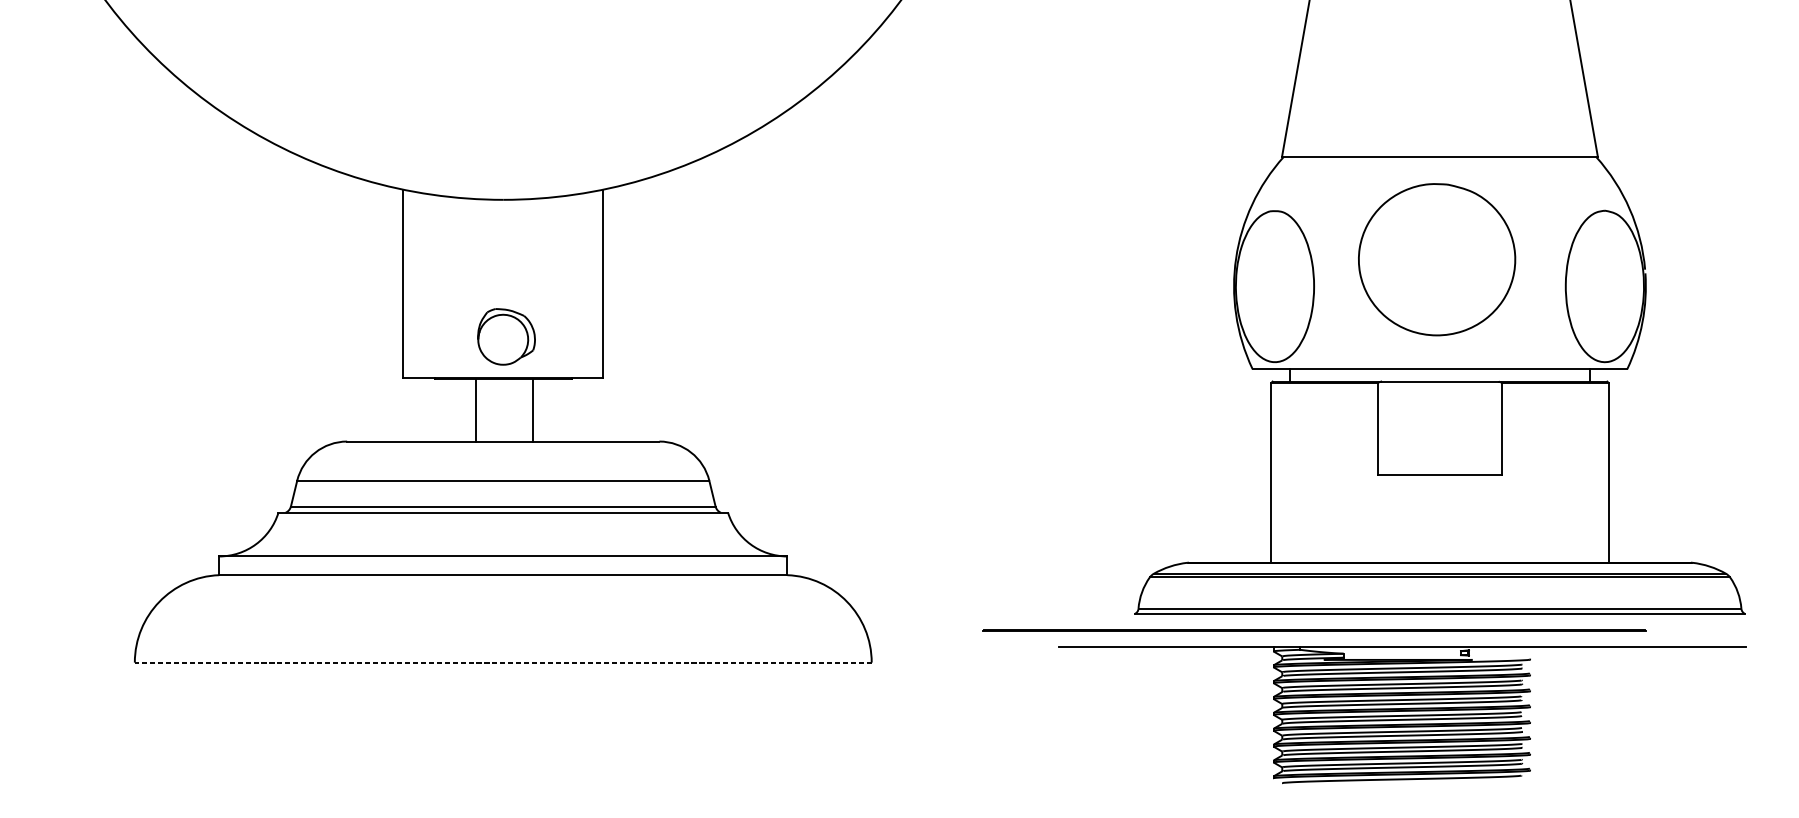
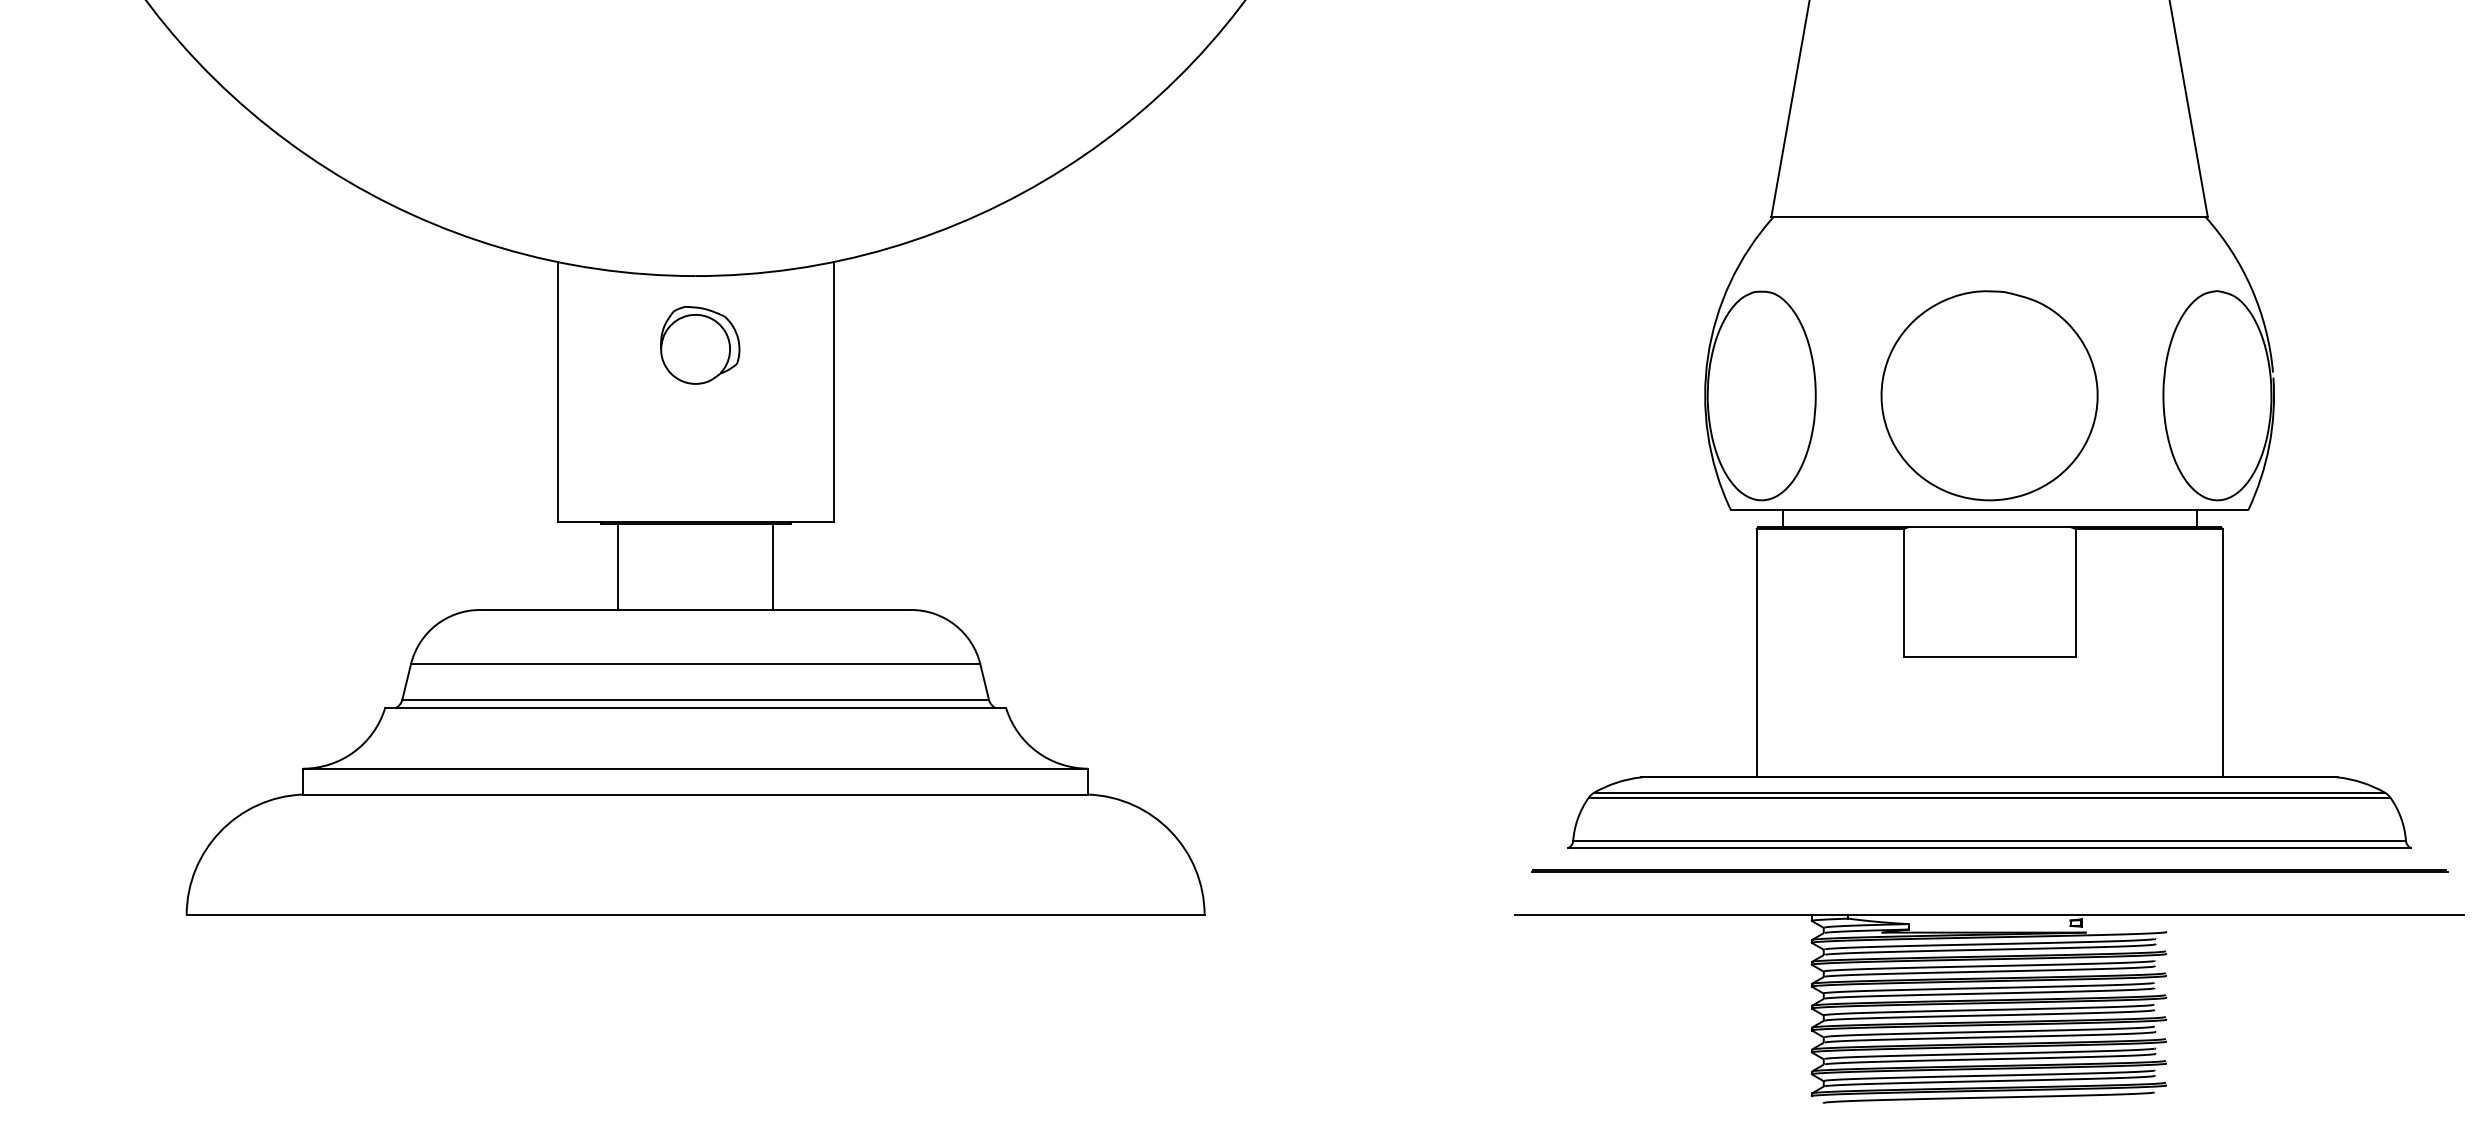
part: (1436, 259) -> (1989, 395), moved
part: (506, 336) -> (700, 345), moved
line: (476, 410) -> (618, 566), moved
line: (533, 410) -> (773, 566), moved
line: (1314, 630) -> (1989, 870), moved
line: (503, 662) -> (695, 915), dashed -> solid
part: (1402, 714) -> (1989, 1008), moved

